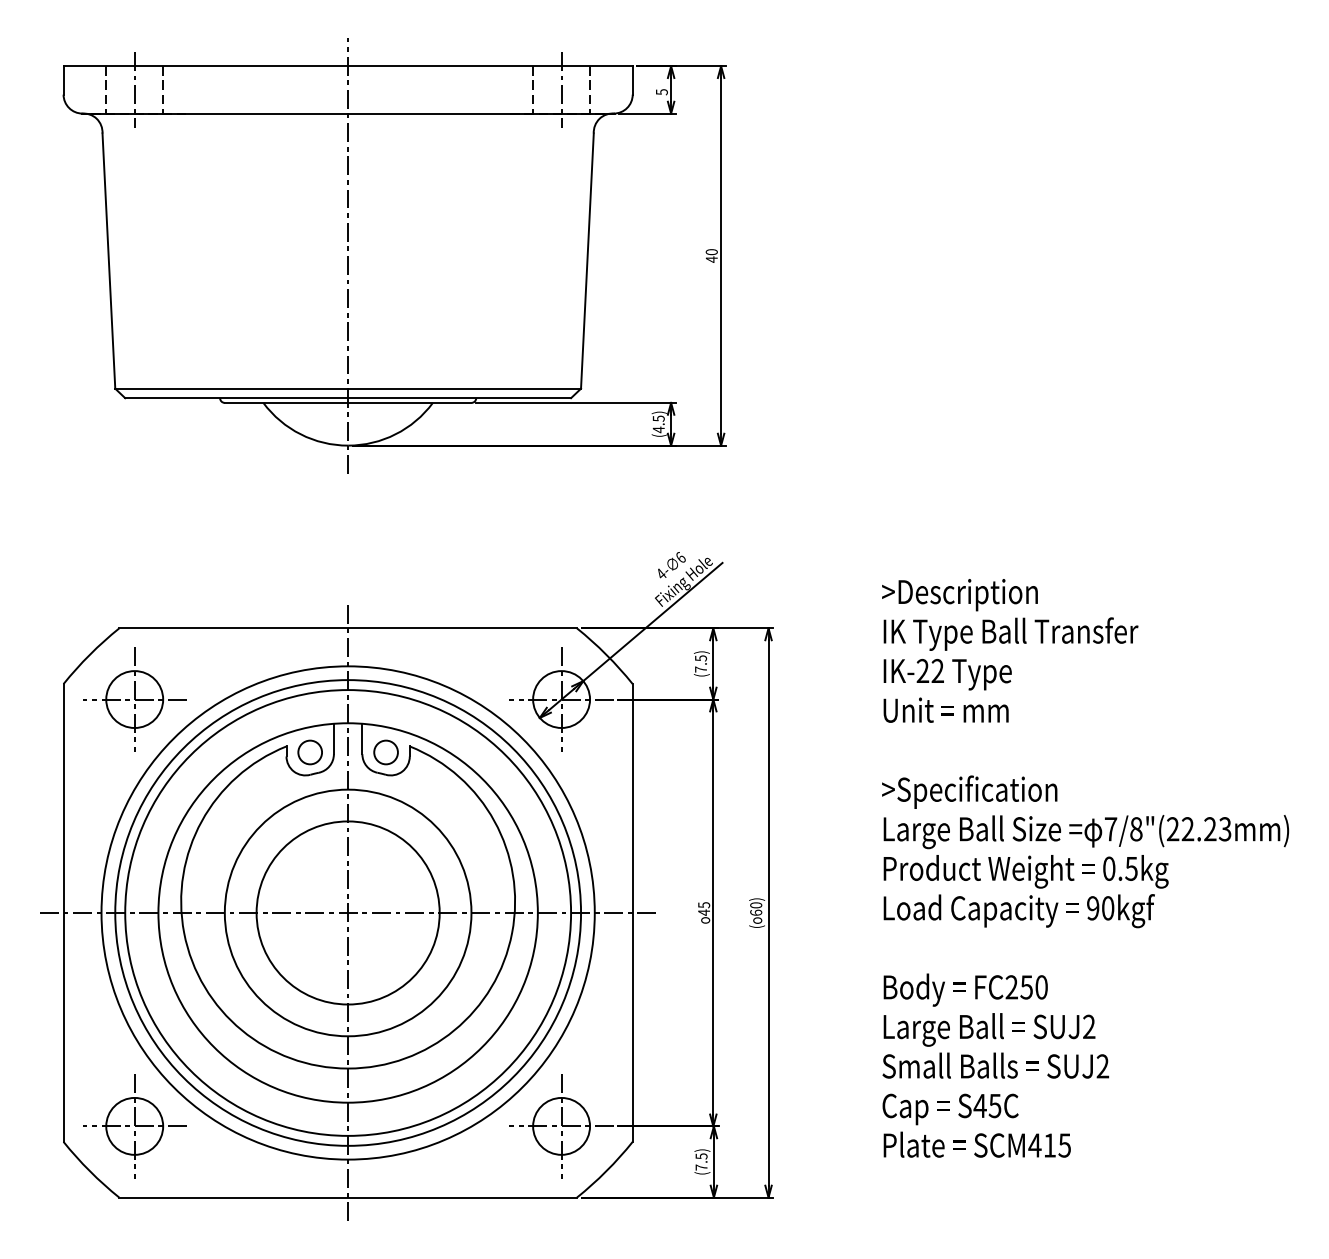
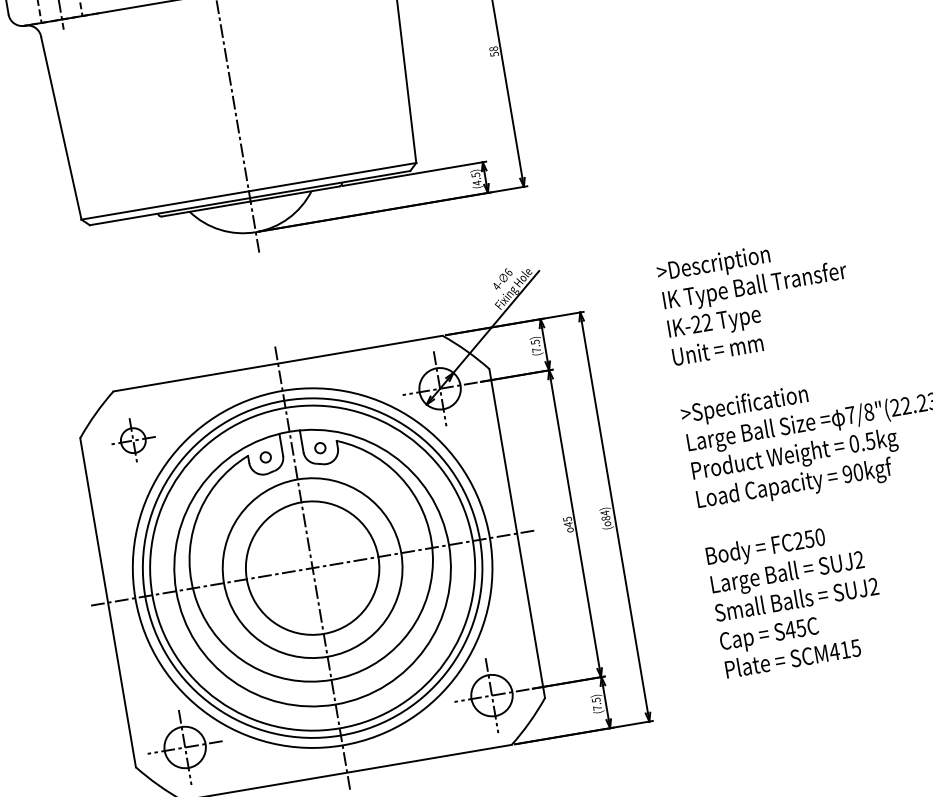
text: (711, 255) -> (493, 51), 40 -> 58
part: (134, 699) -> (133, 440), size x0.6
circle: (309, 752) -> (265, 457), size x0.6
circle: (385, 752) -> (319, 448), size x0.6
text: (756, 908) -> (605, 515), 60) -> 84)

